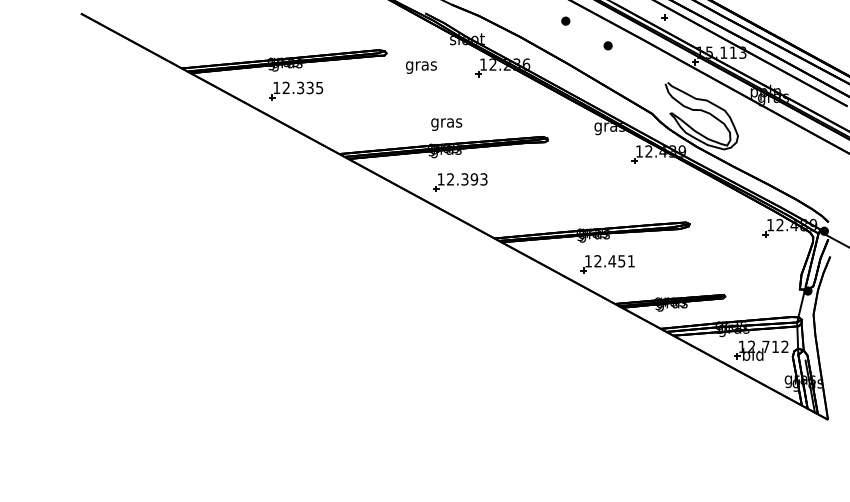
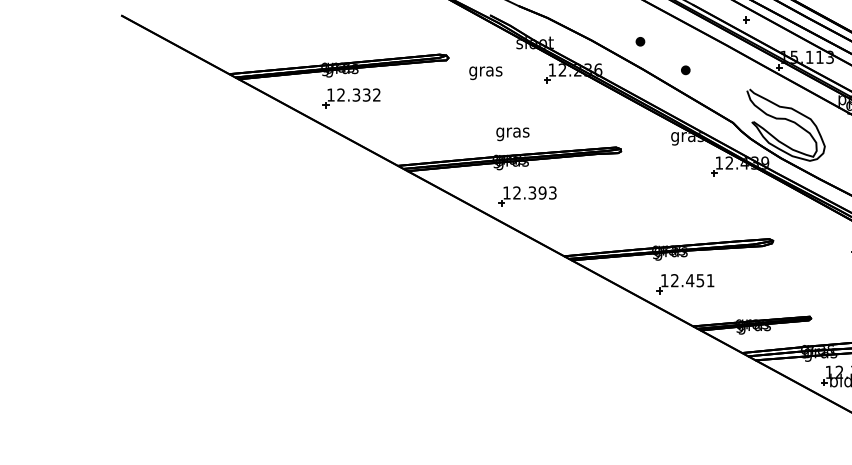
part: (565, 20) -> (640, 41), moved
part: (607, 45) -> (685, 69), moved
text: (319, 87) -> (376, 94), 12.335 -> 12.332

